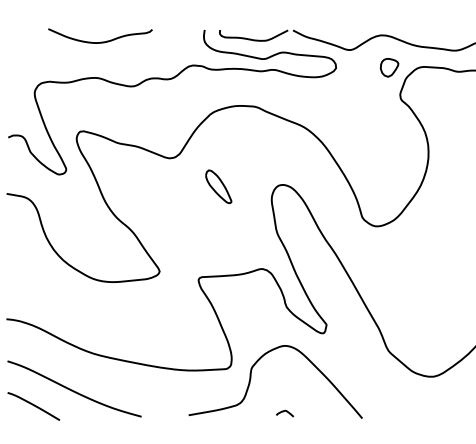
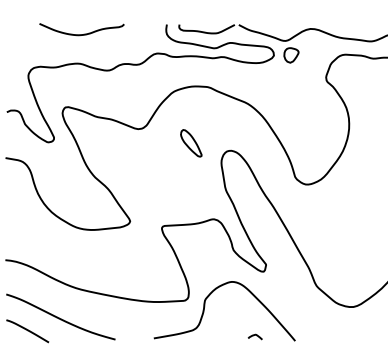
part: (389, 67) -> (291, 55), moved
part: (218, 187) -> (191, 143), moved
curve: (284, 411) -> (254, 335), moved

